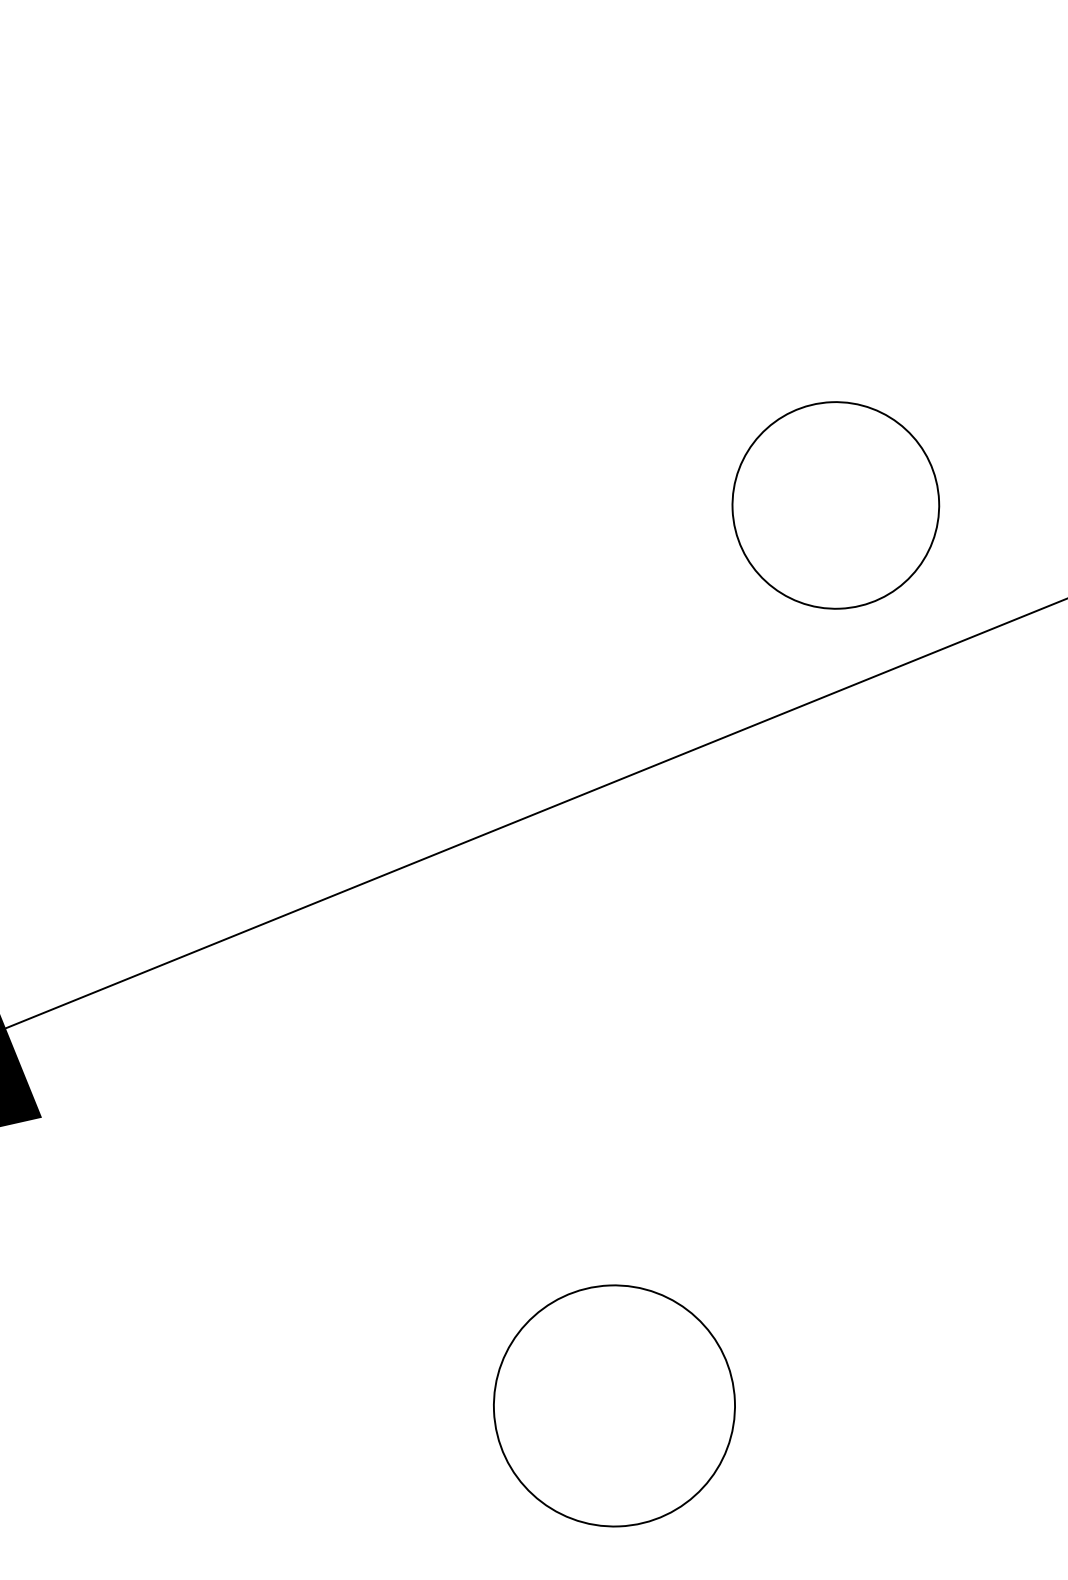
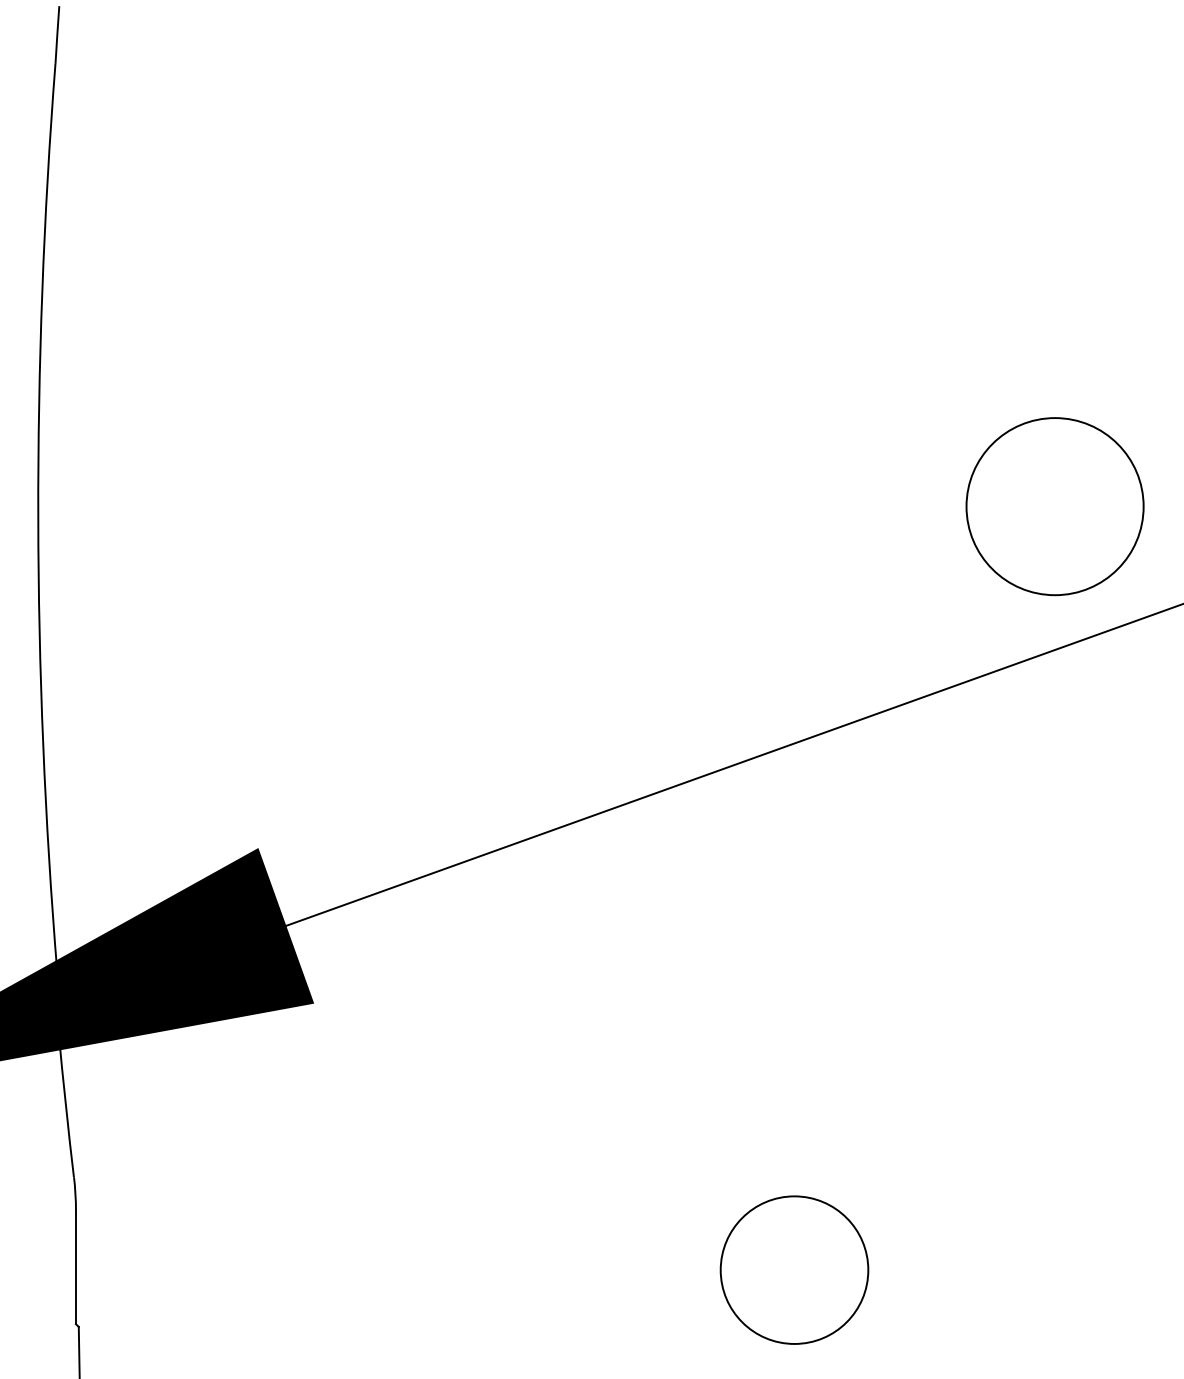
circle: (835, 505) -> (1054, 506), moved
circle: (614, 1405) -> (794, 1269), size x0.71

